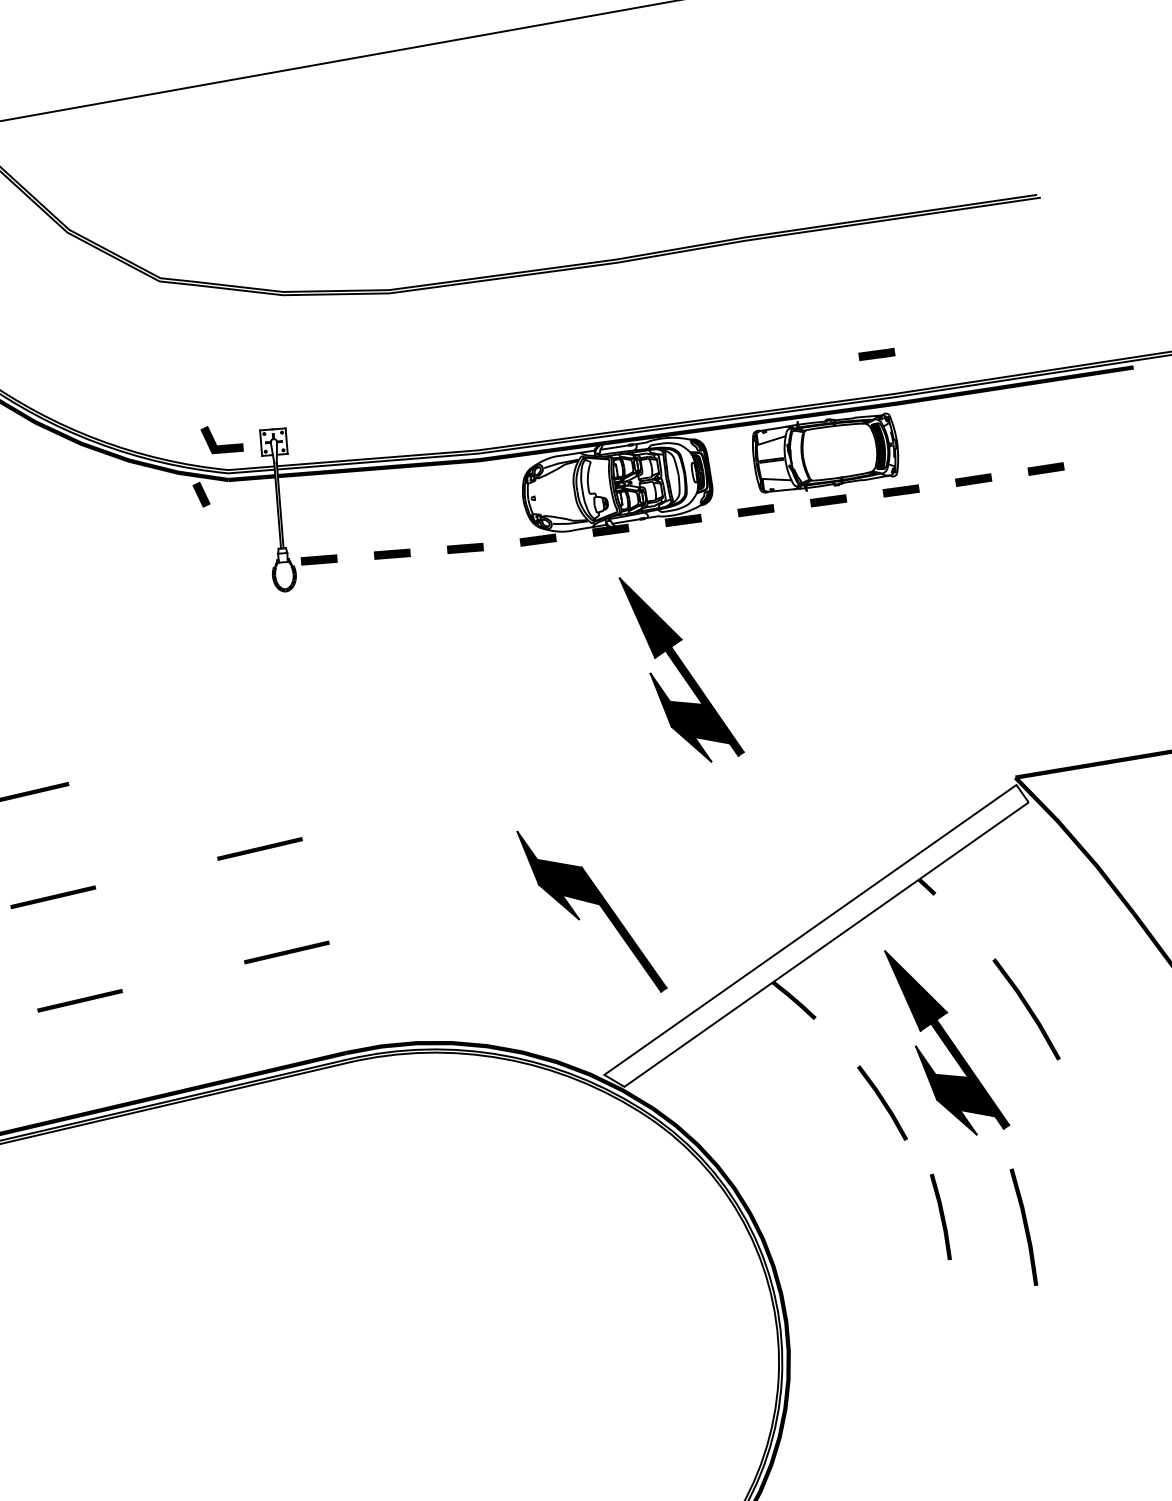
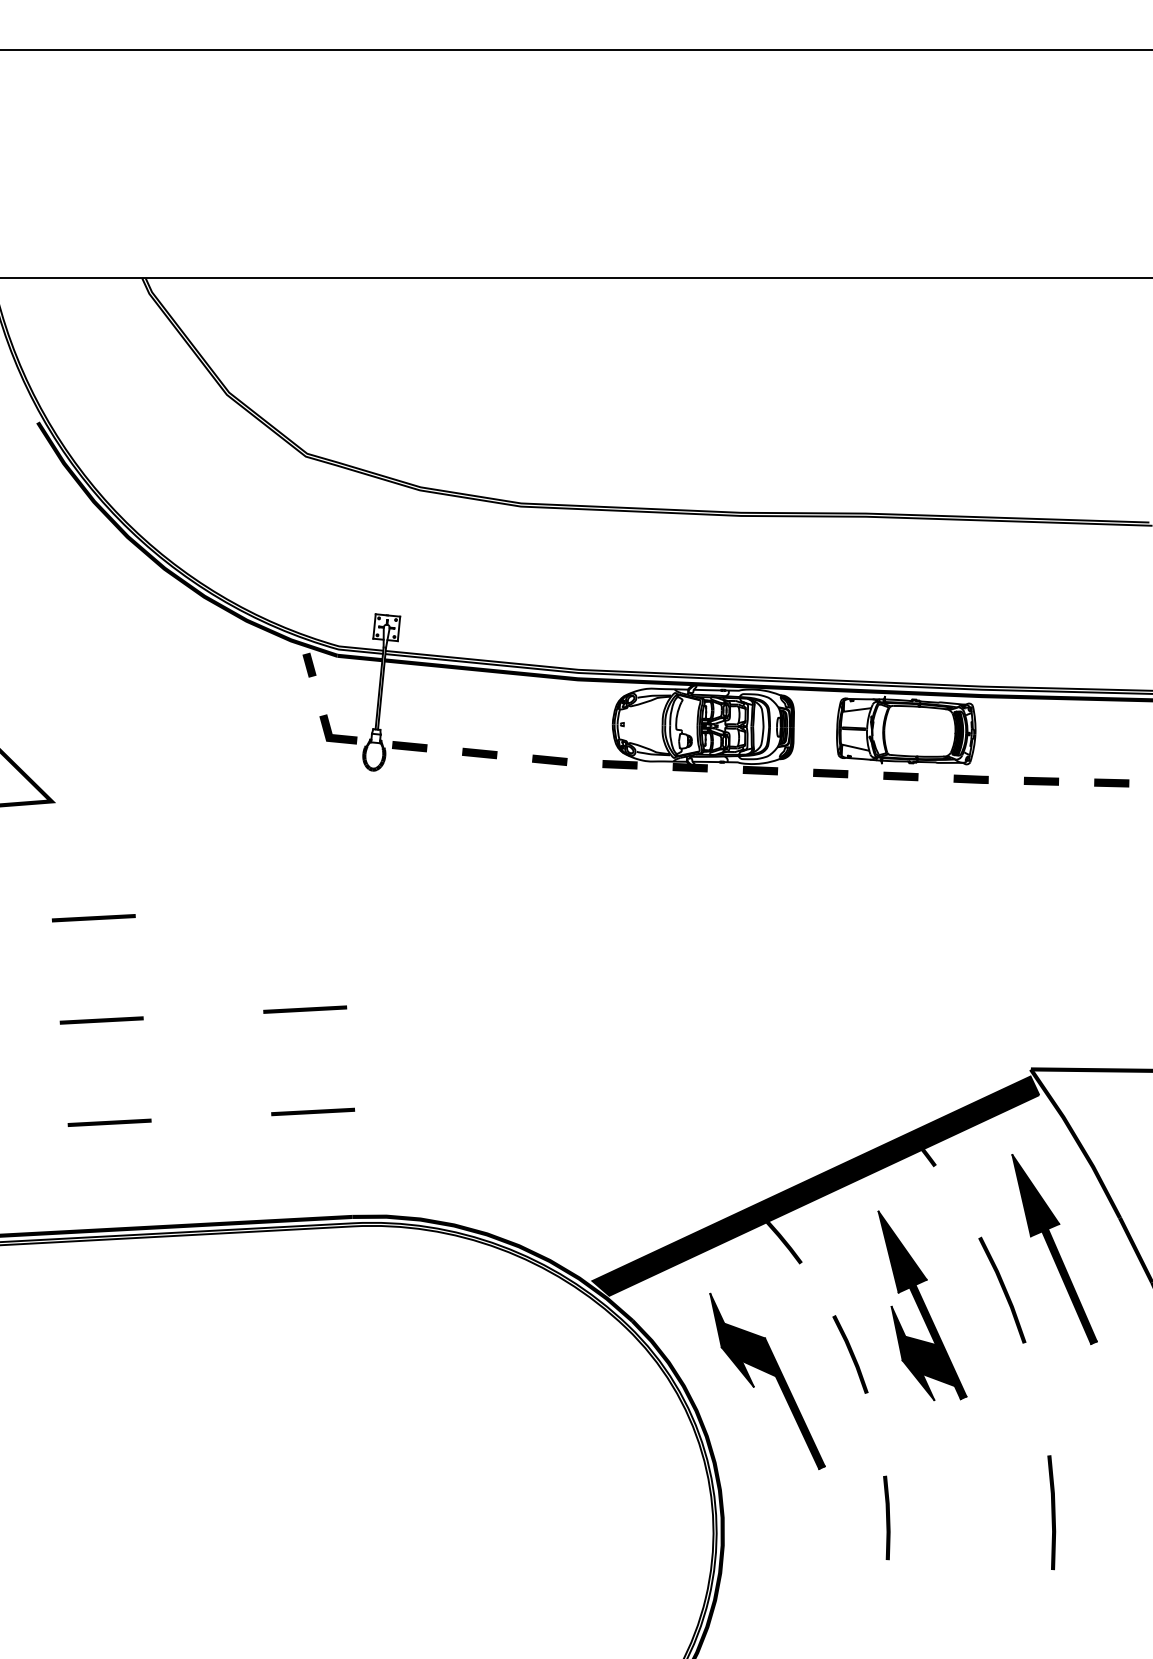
line: (876, 353) -> (970, 645), removed
line: (223, 444) -> (338, 734), moved
part: (681, 666) -> (734, 908), removed
part: (595, 904) -> (771, 1375), moved
fill: (815, 936) -> (815, 1185), added
part: (1072, 958) -> (1054, 1249), added
curve: (940, 1216) -> (886, 1517), moved
curve: (1024, 1227) -> (1051, 1512), moved

